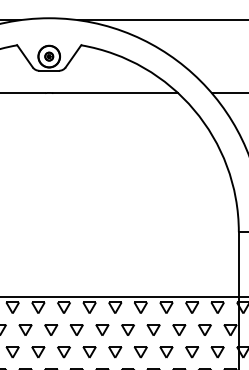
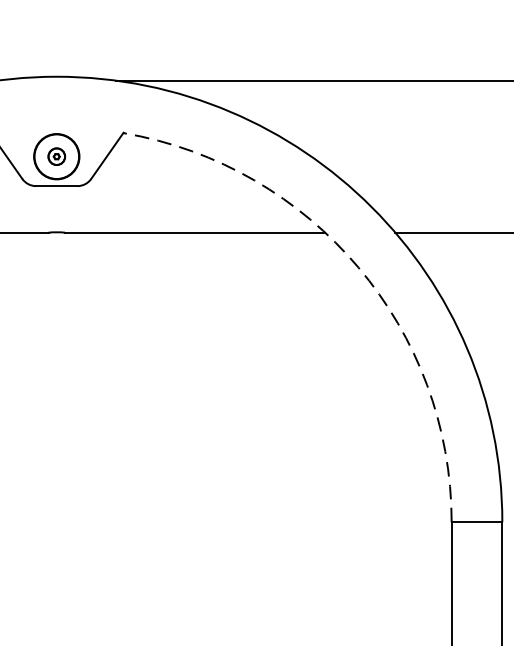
arc: (194, 109) -> (359, 266), solid -> dashed

